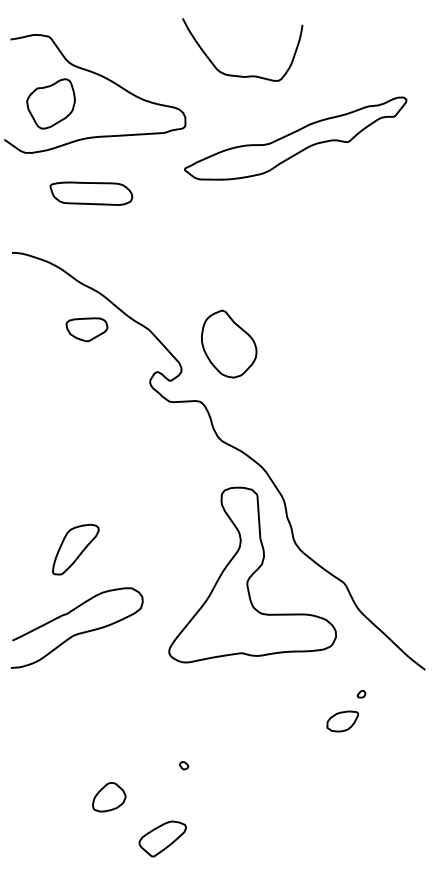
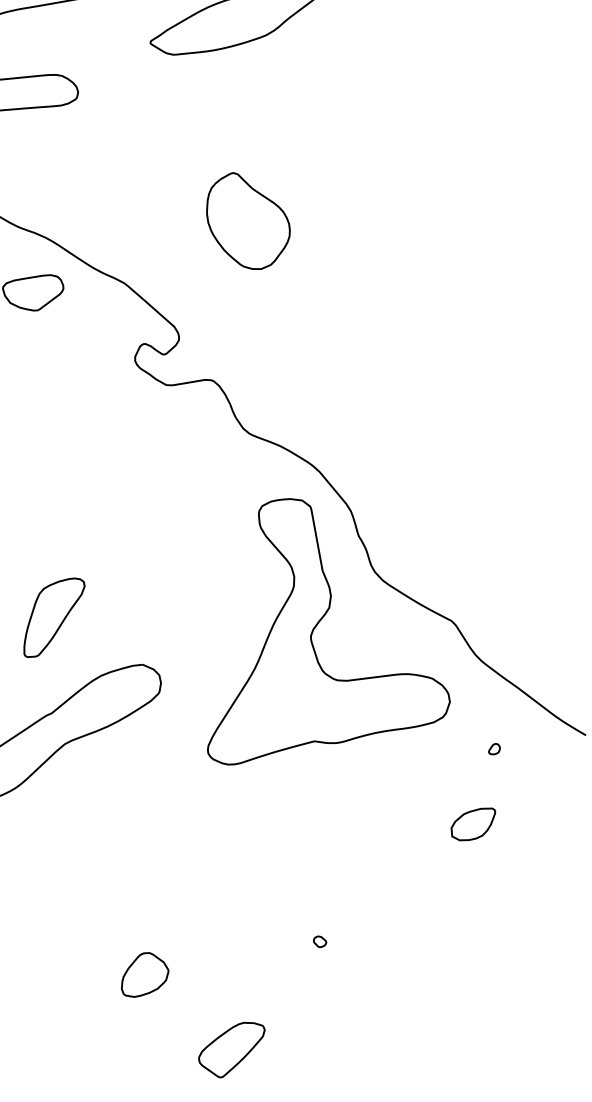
part: (229, 343) -> (248, 219), moved
part: (361, 694) -> (494, 749), moved
part: (184, 765) -> (320, 941), moved
part: (162, 838) -> (231, 1049), moved

